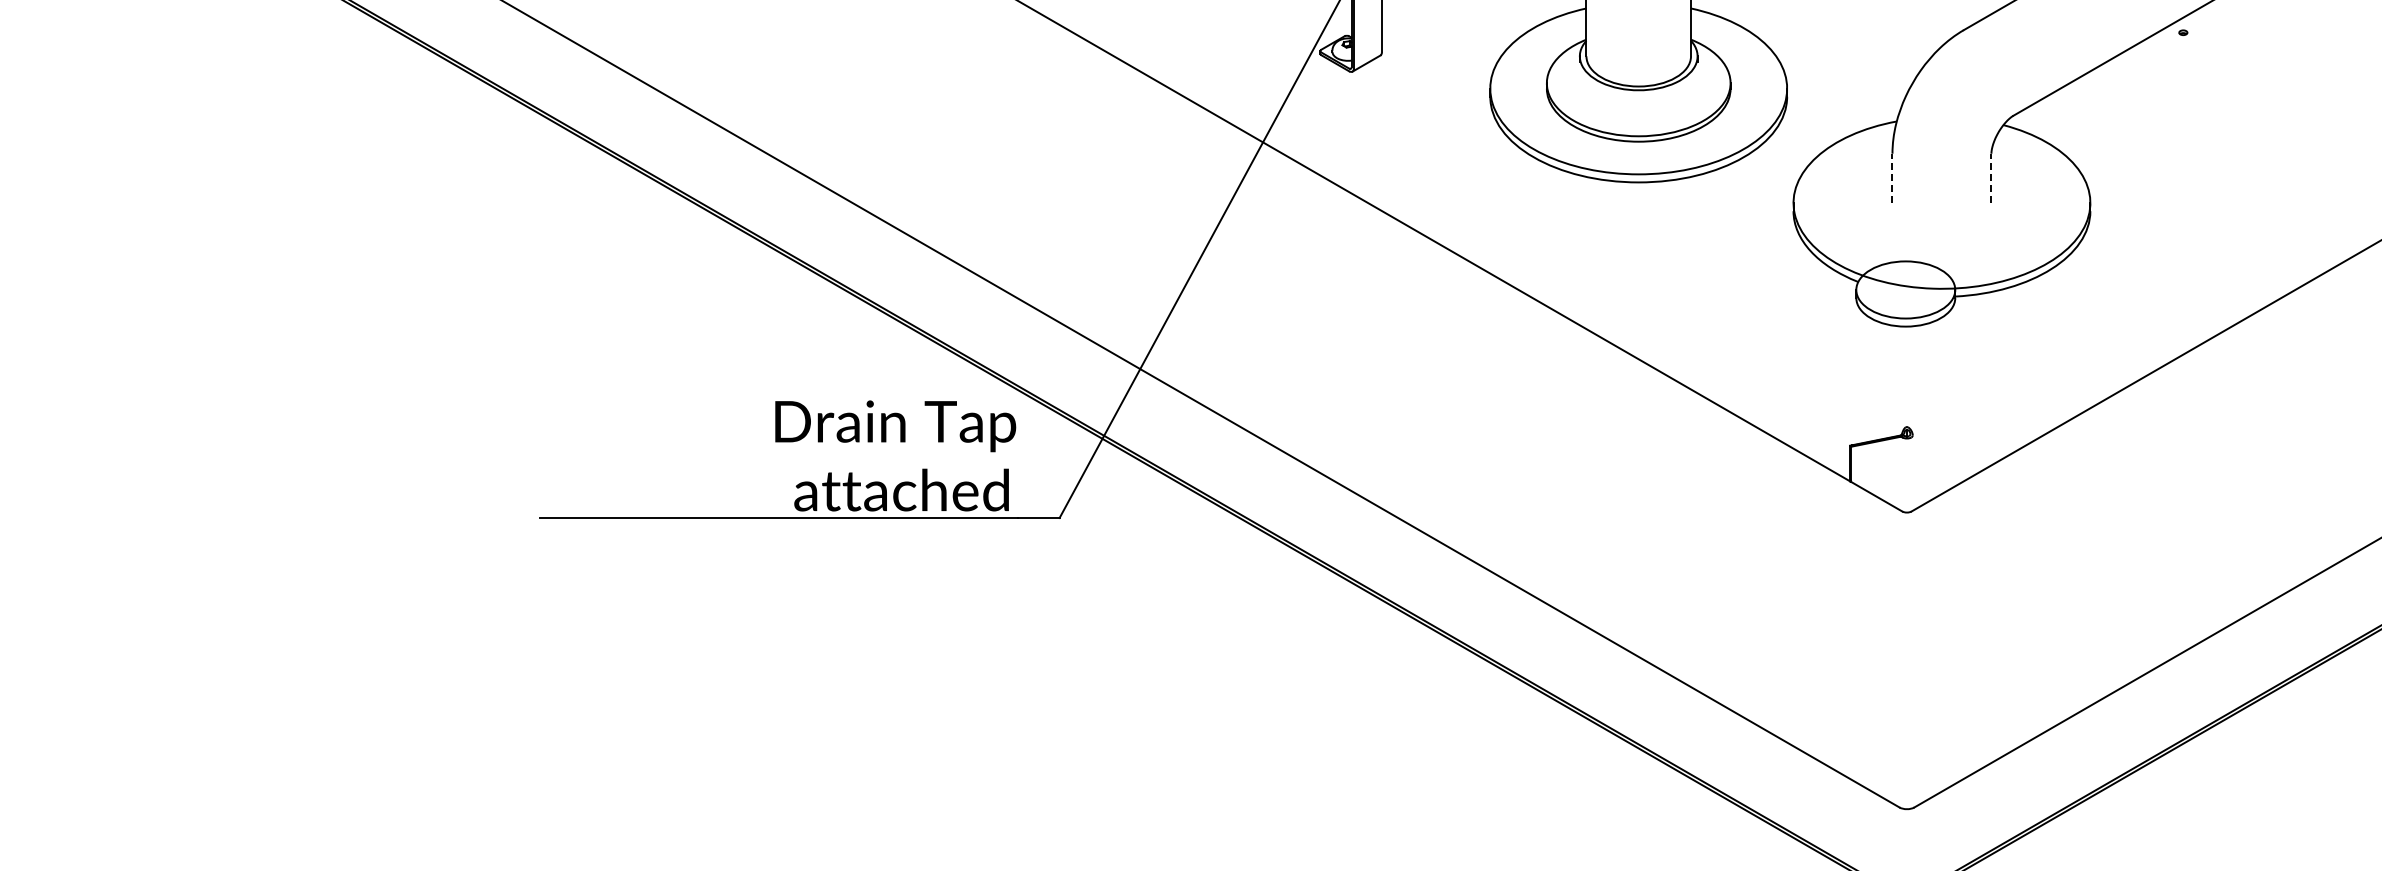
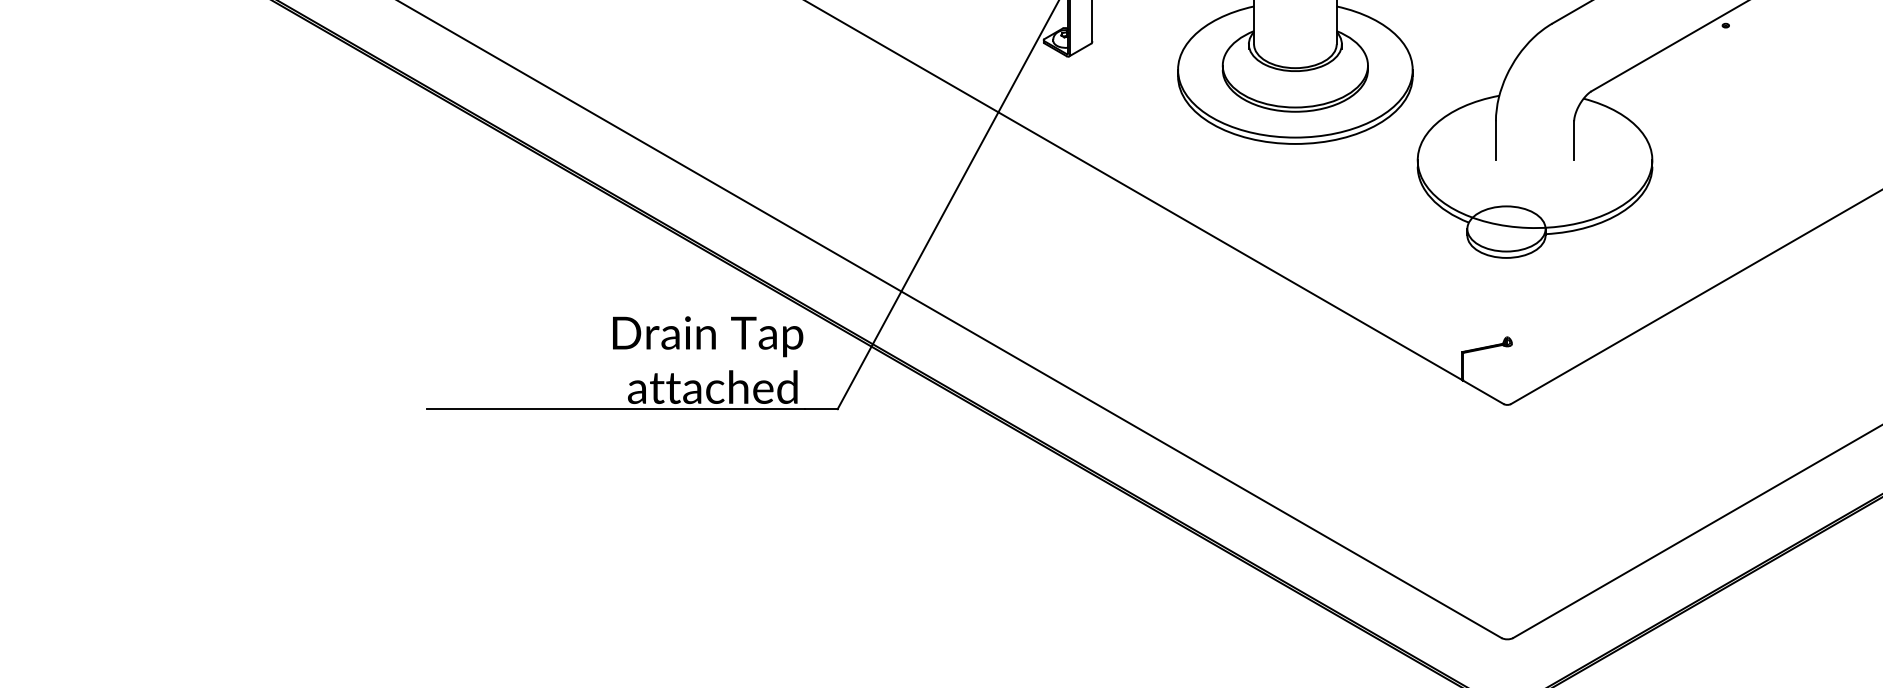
line: (1892, 178) -> (1495, 140), dashed -> solid
line: (1991, 178) -> (1574, 140), dashed -> solid

